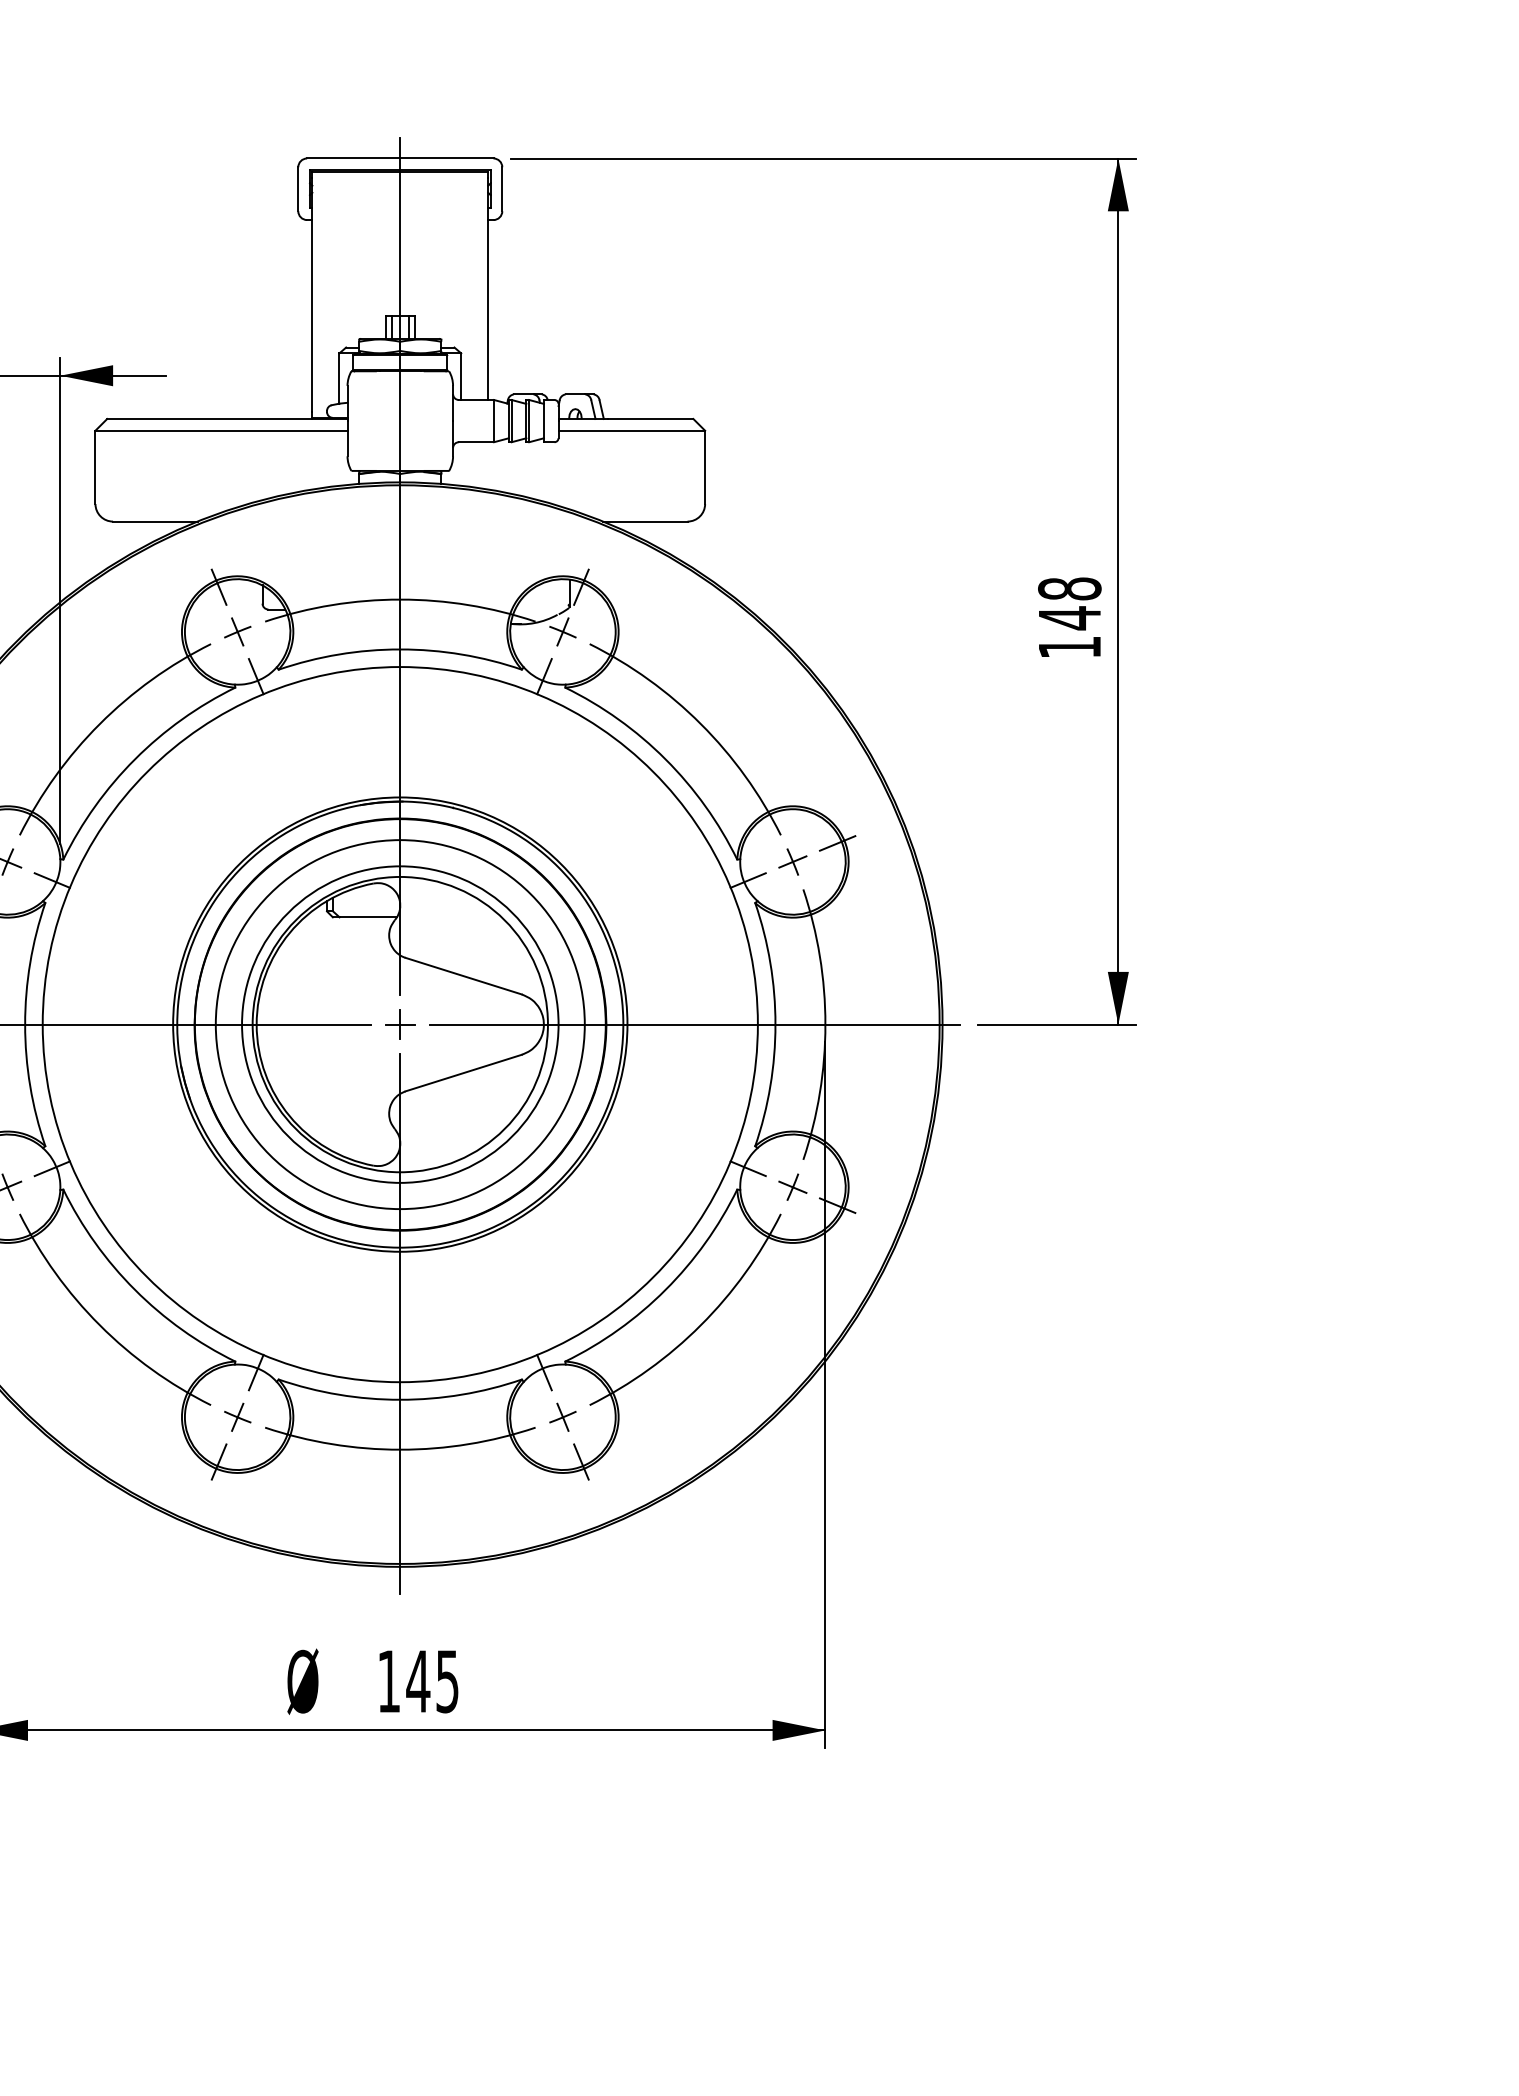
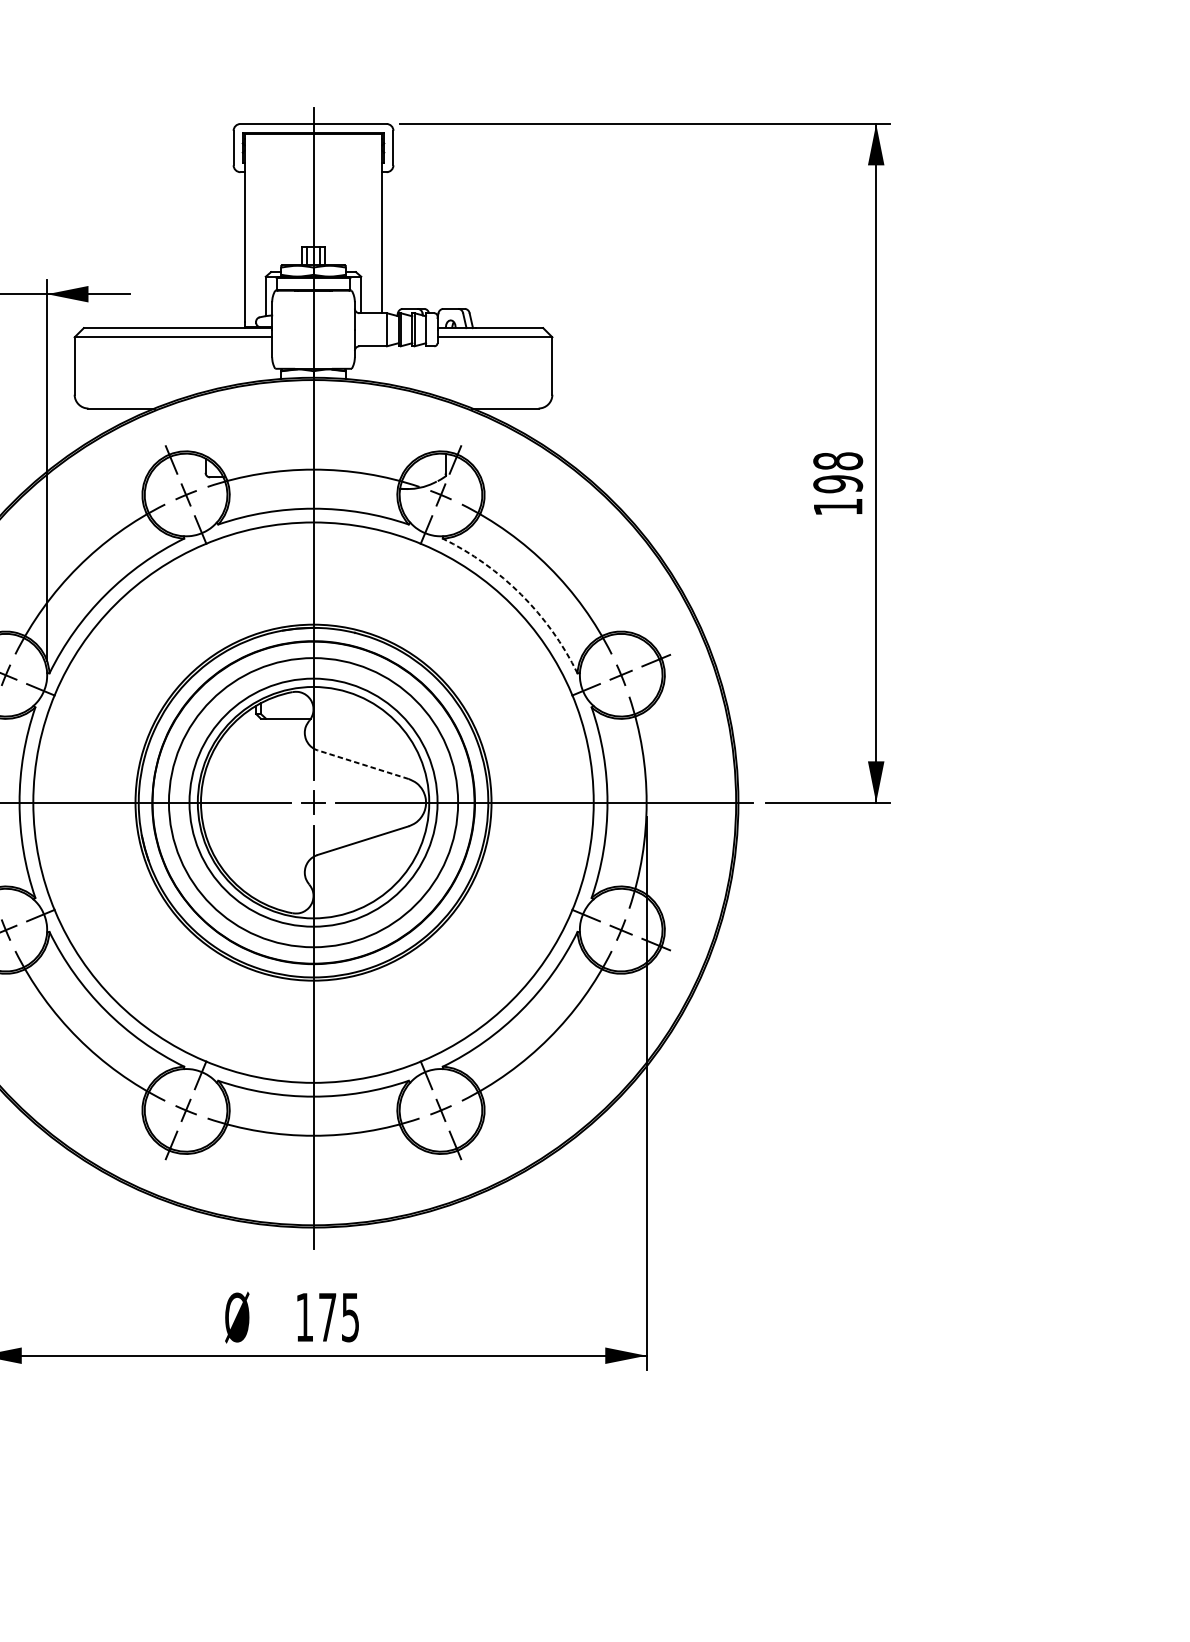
text: (1069, 618) -> (837, 484), 148 -> 198
arc: (665, 759) -> (521, 594), solid -> dashed
line: (463, 976) -> (363, 764), solid -> dashed
text: (418, 1681) -> (327, 1317), 145 -> 175

